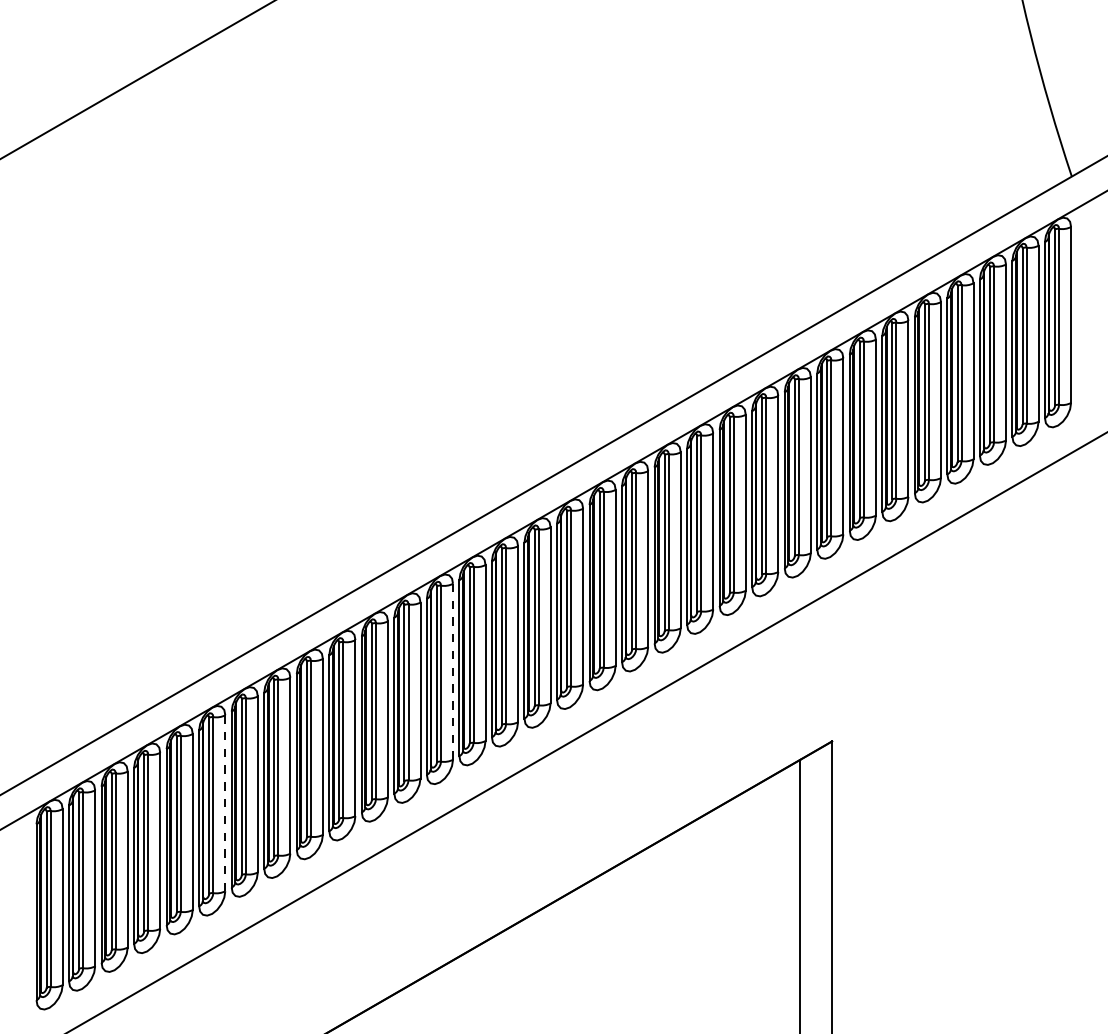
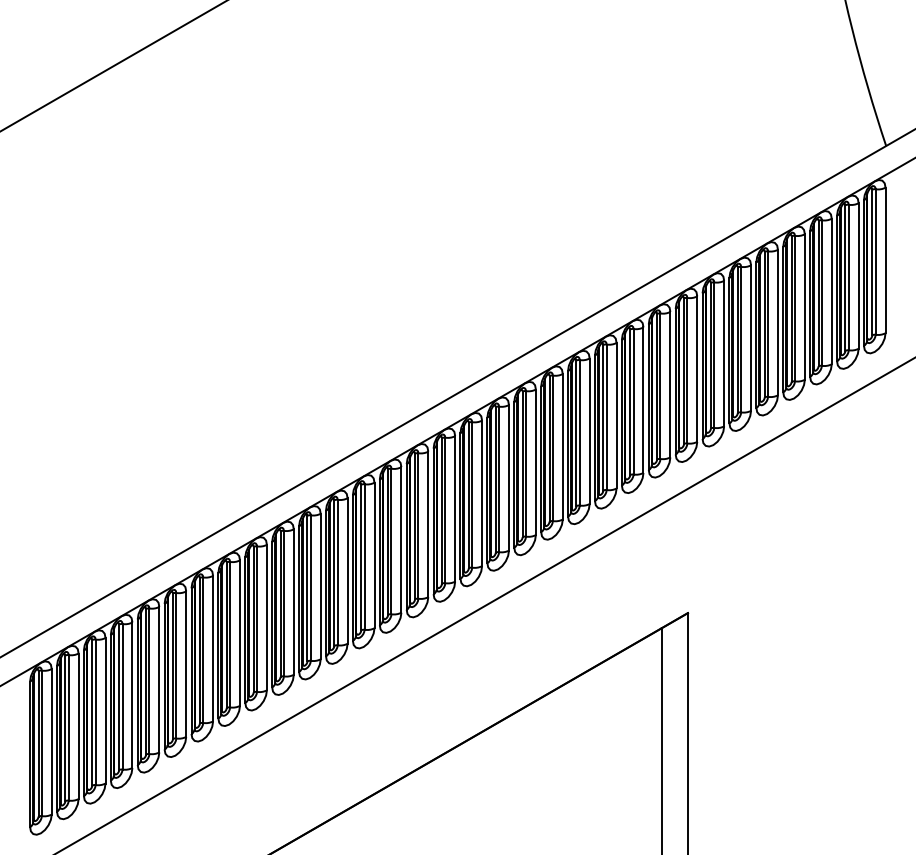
line: (453, 671) -> (374, 555), dashed -> solid
line: (225, 803) -> (186, 664), dashed -> solid

